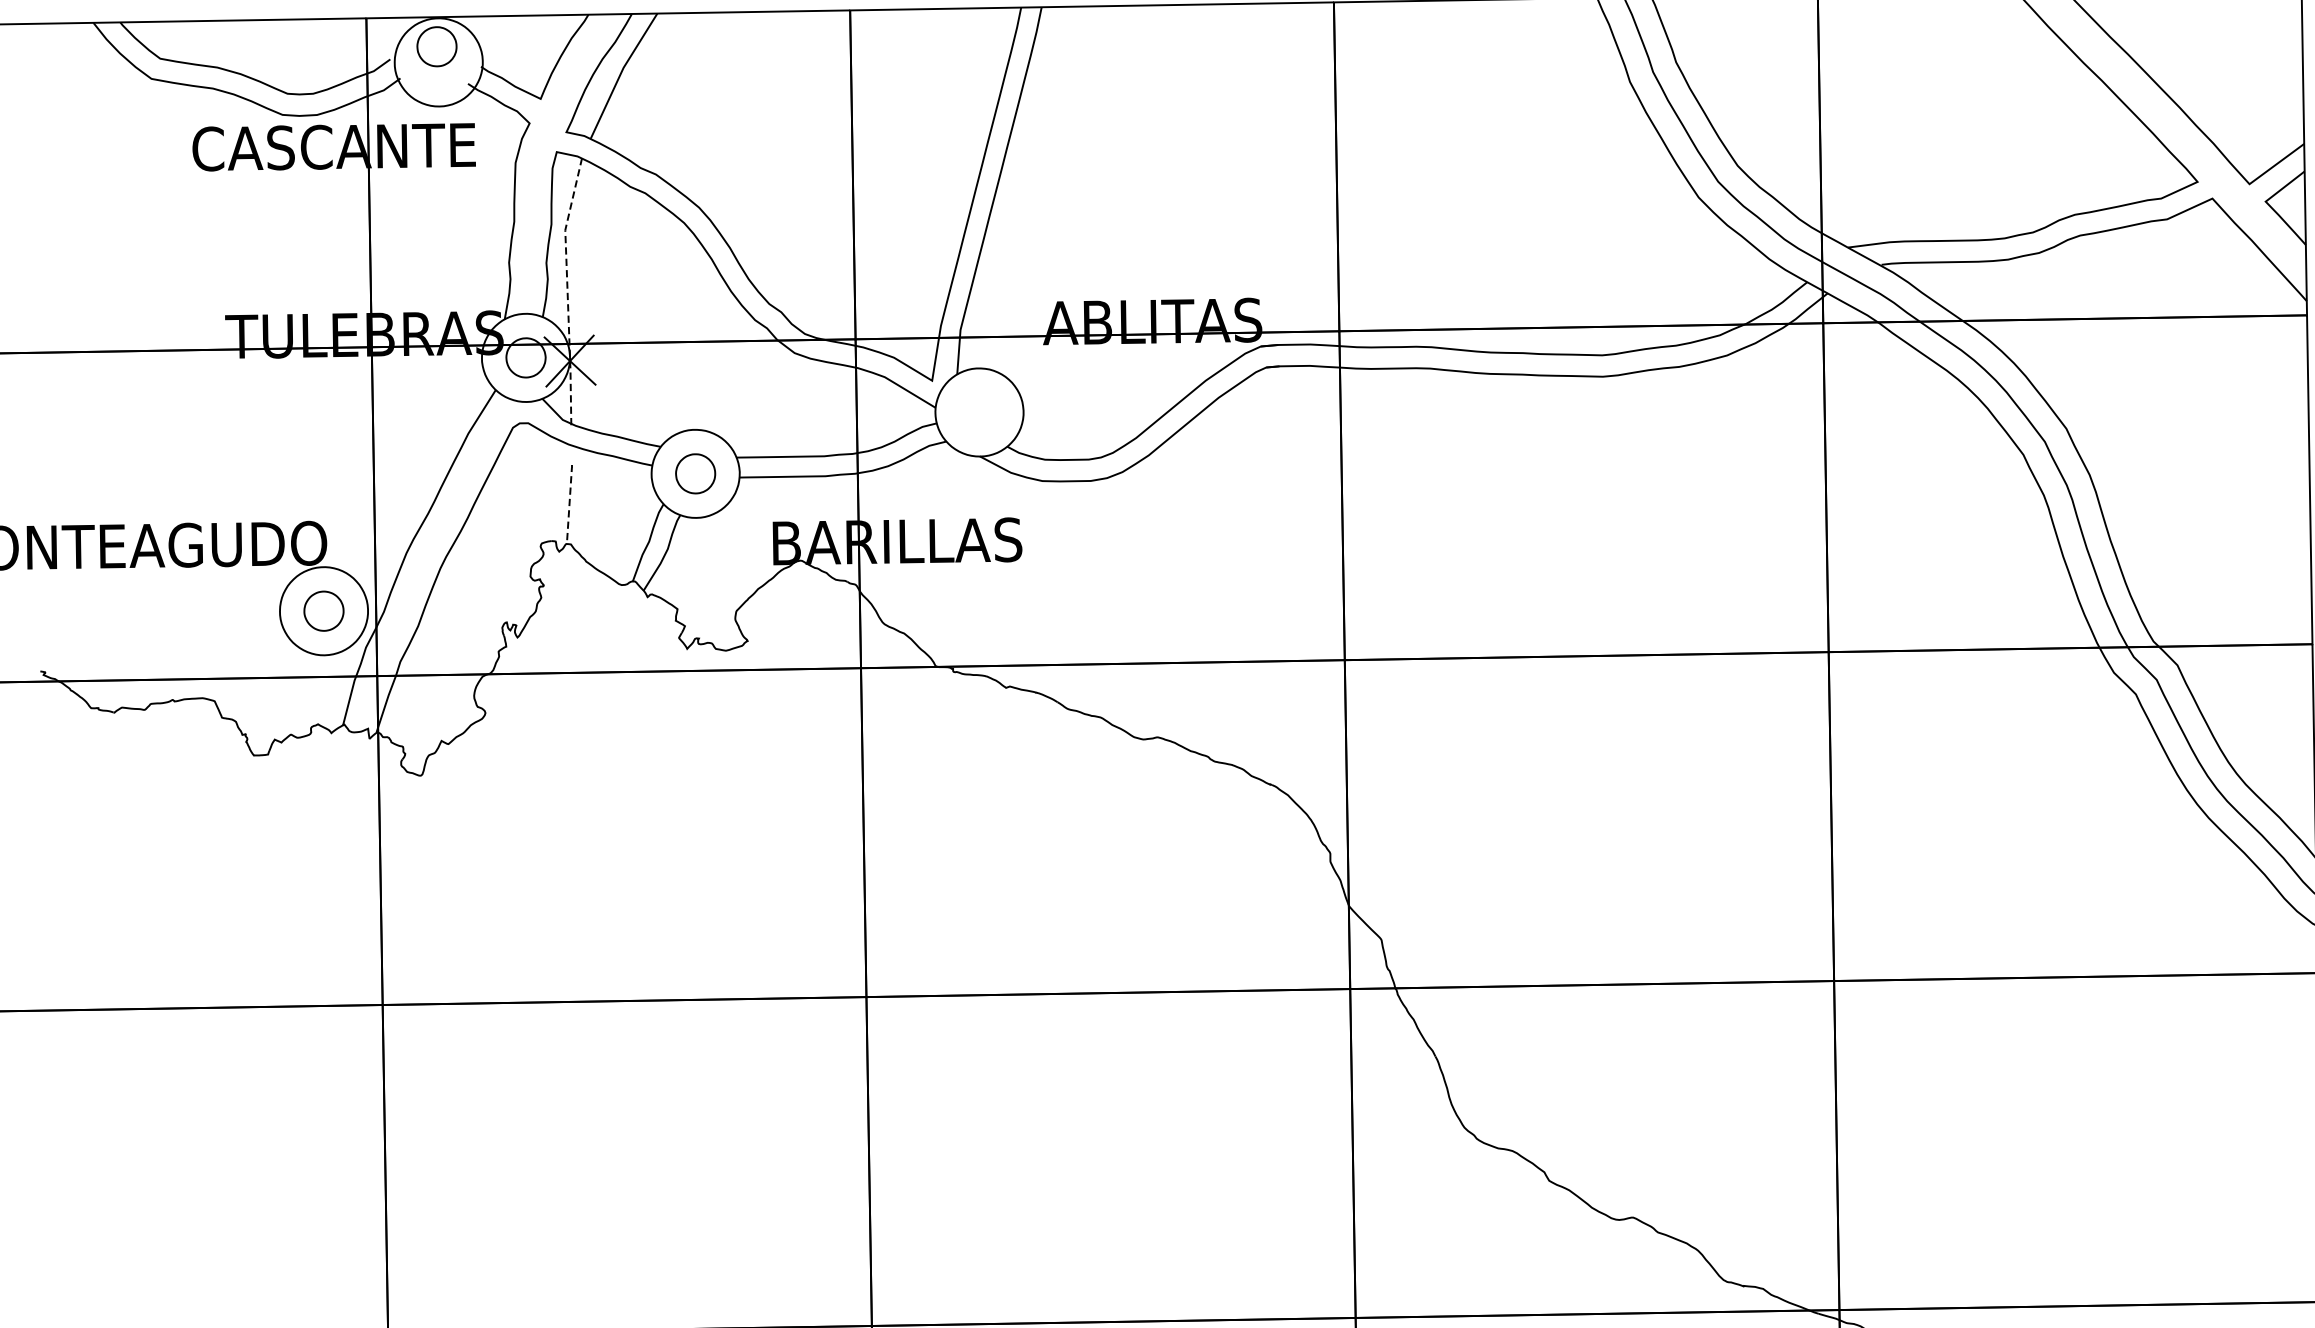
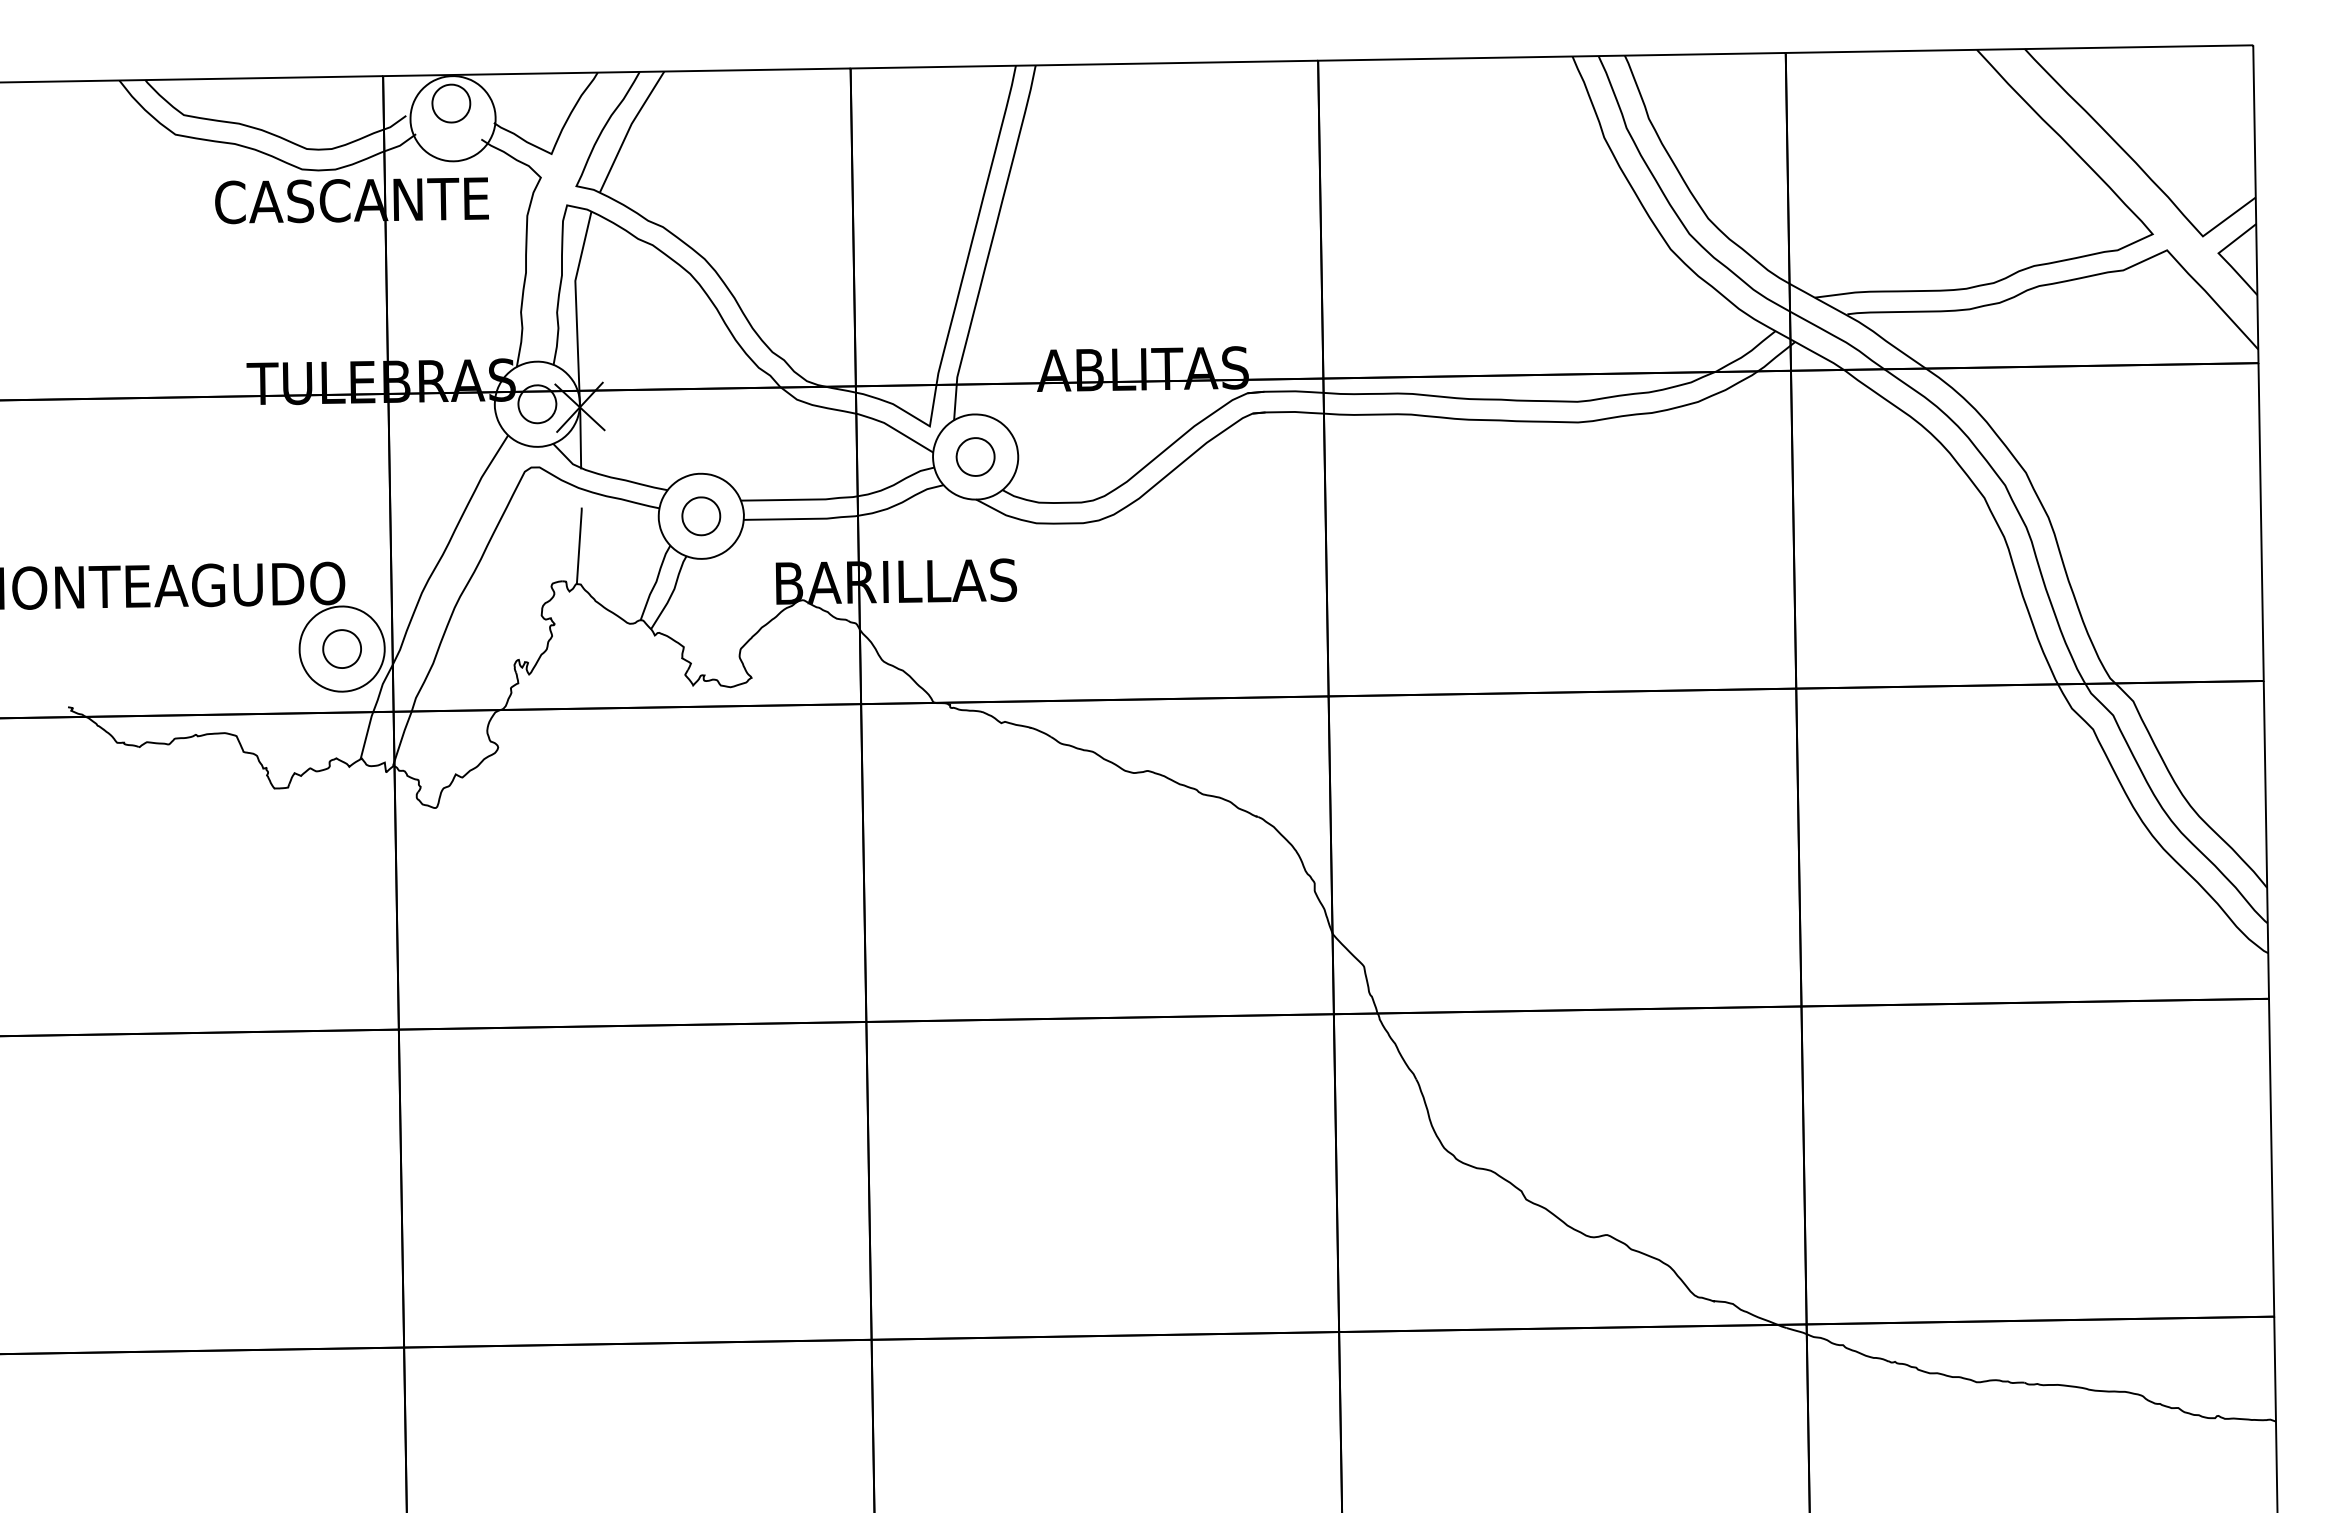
line: (567, 290) -> (577, 339), dashed -> solid
part: (979, 411) -> (975, 456), added
line: (569, 505) -> (579, 546), dashed -> solid

